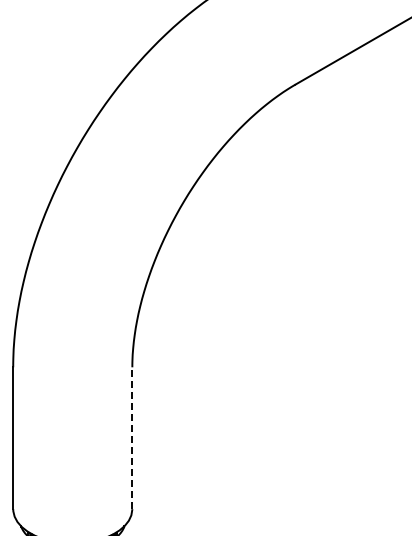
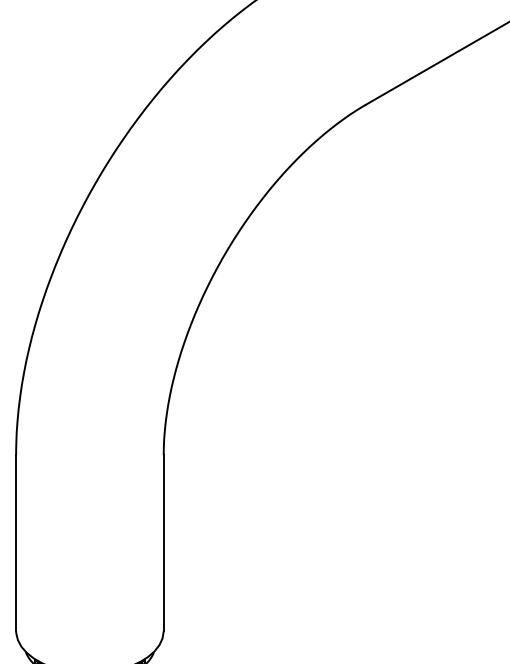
line: (132, 438) -> (163, 543), dashed -> solid

